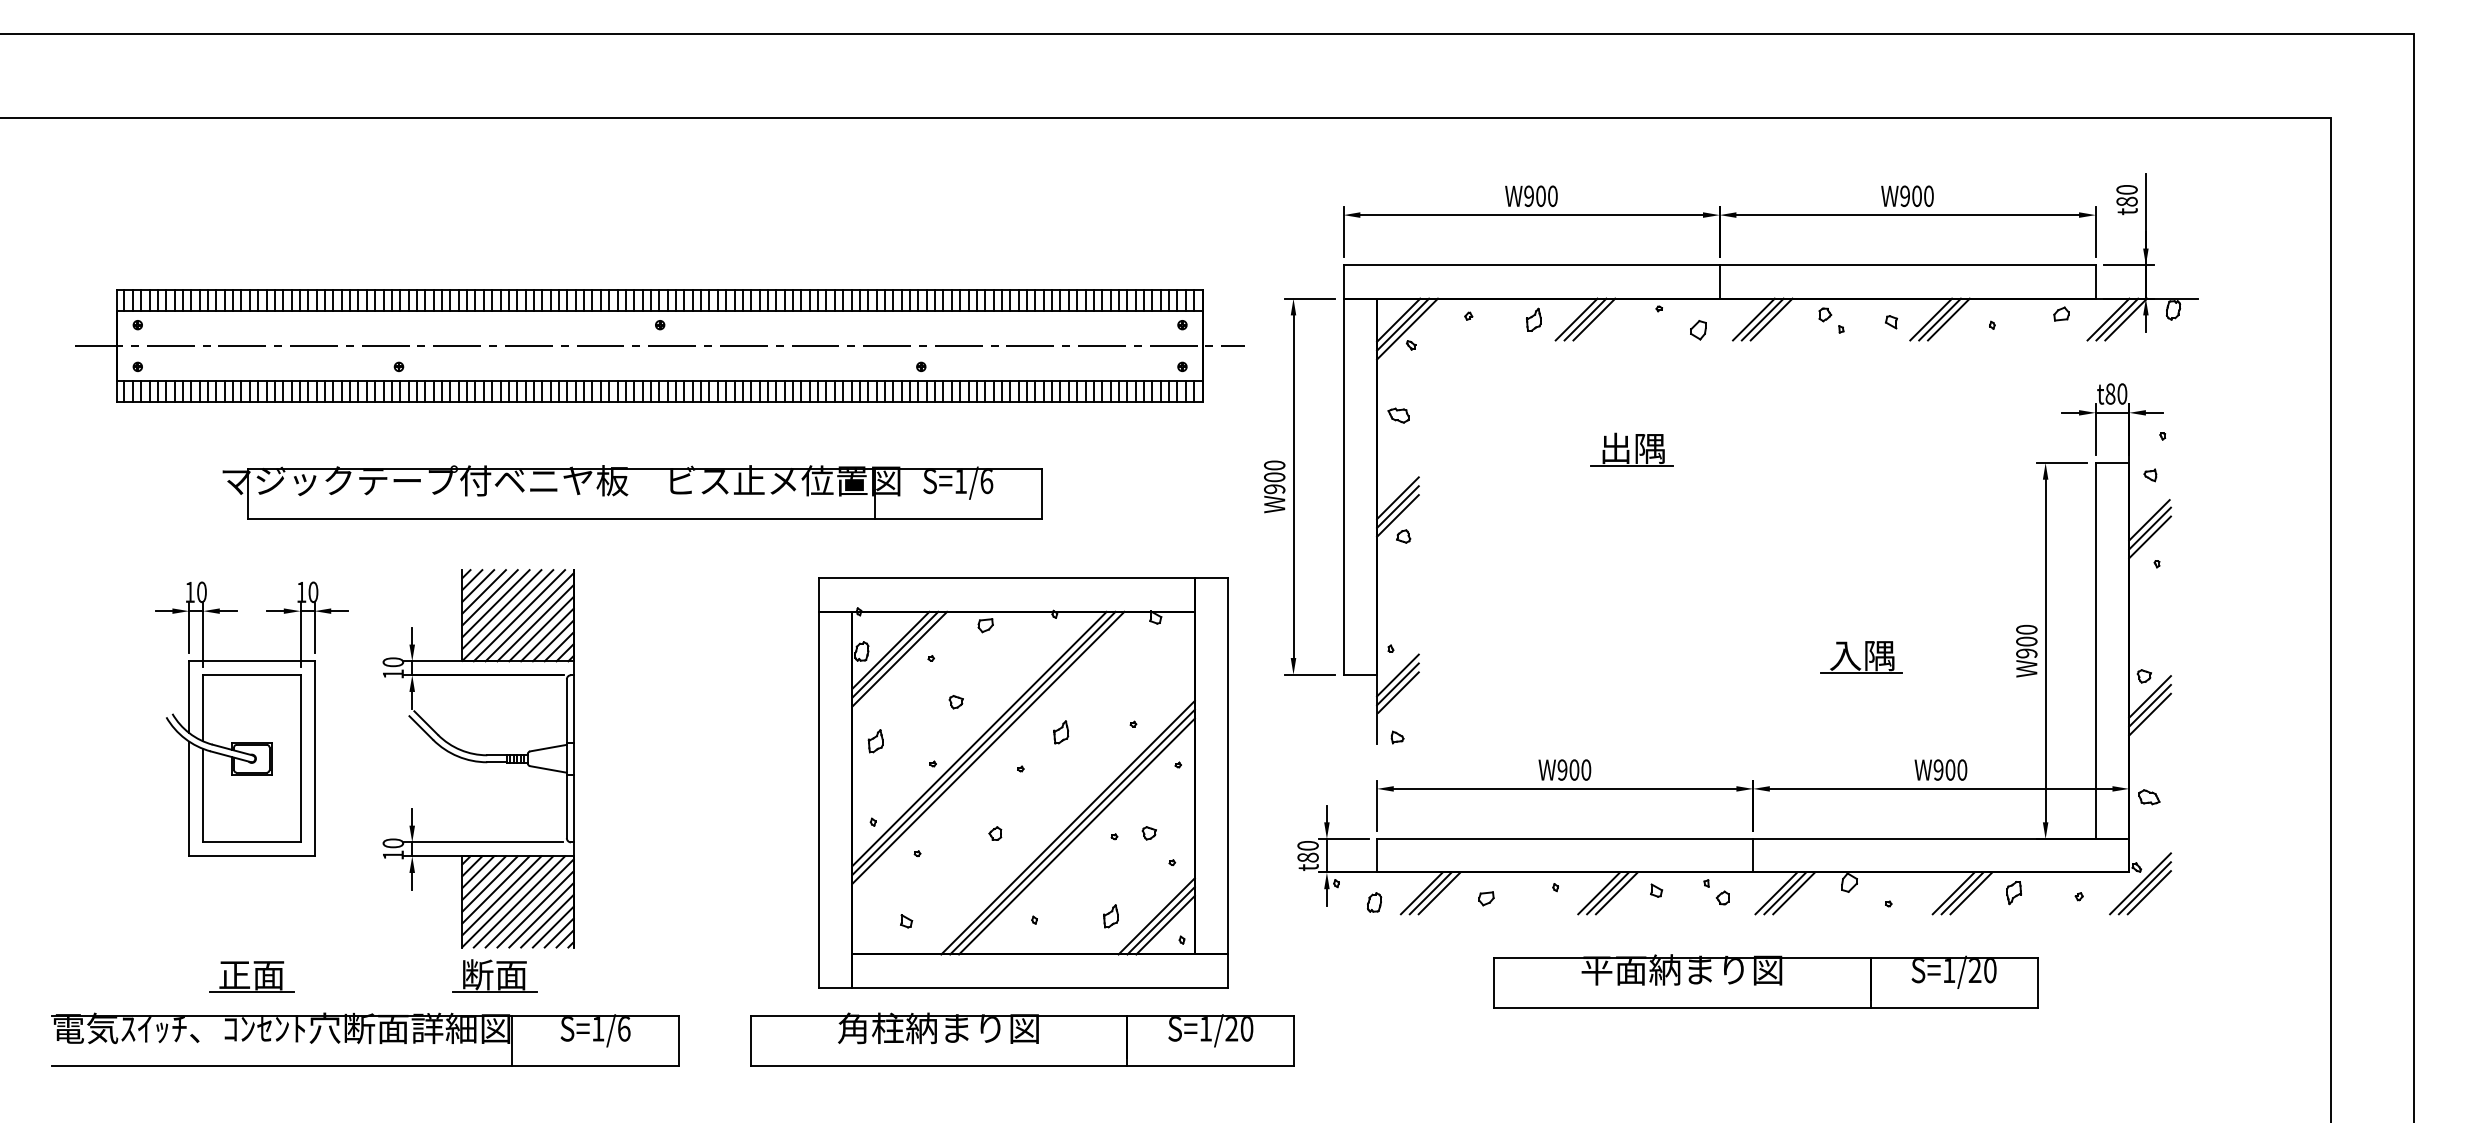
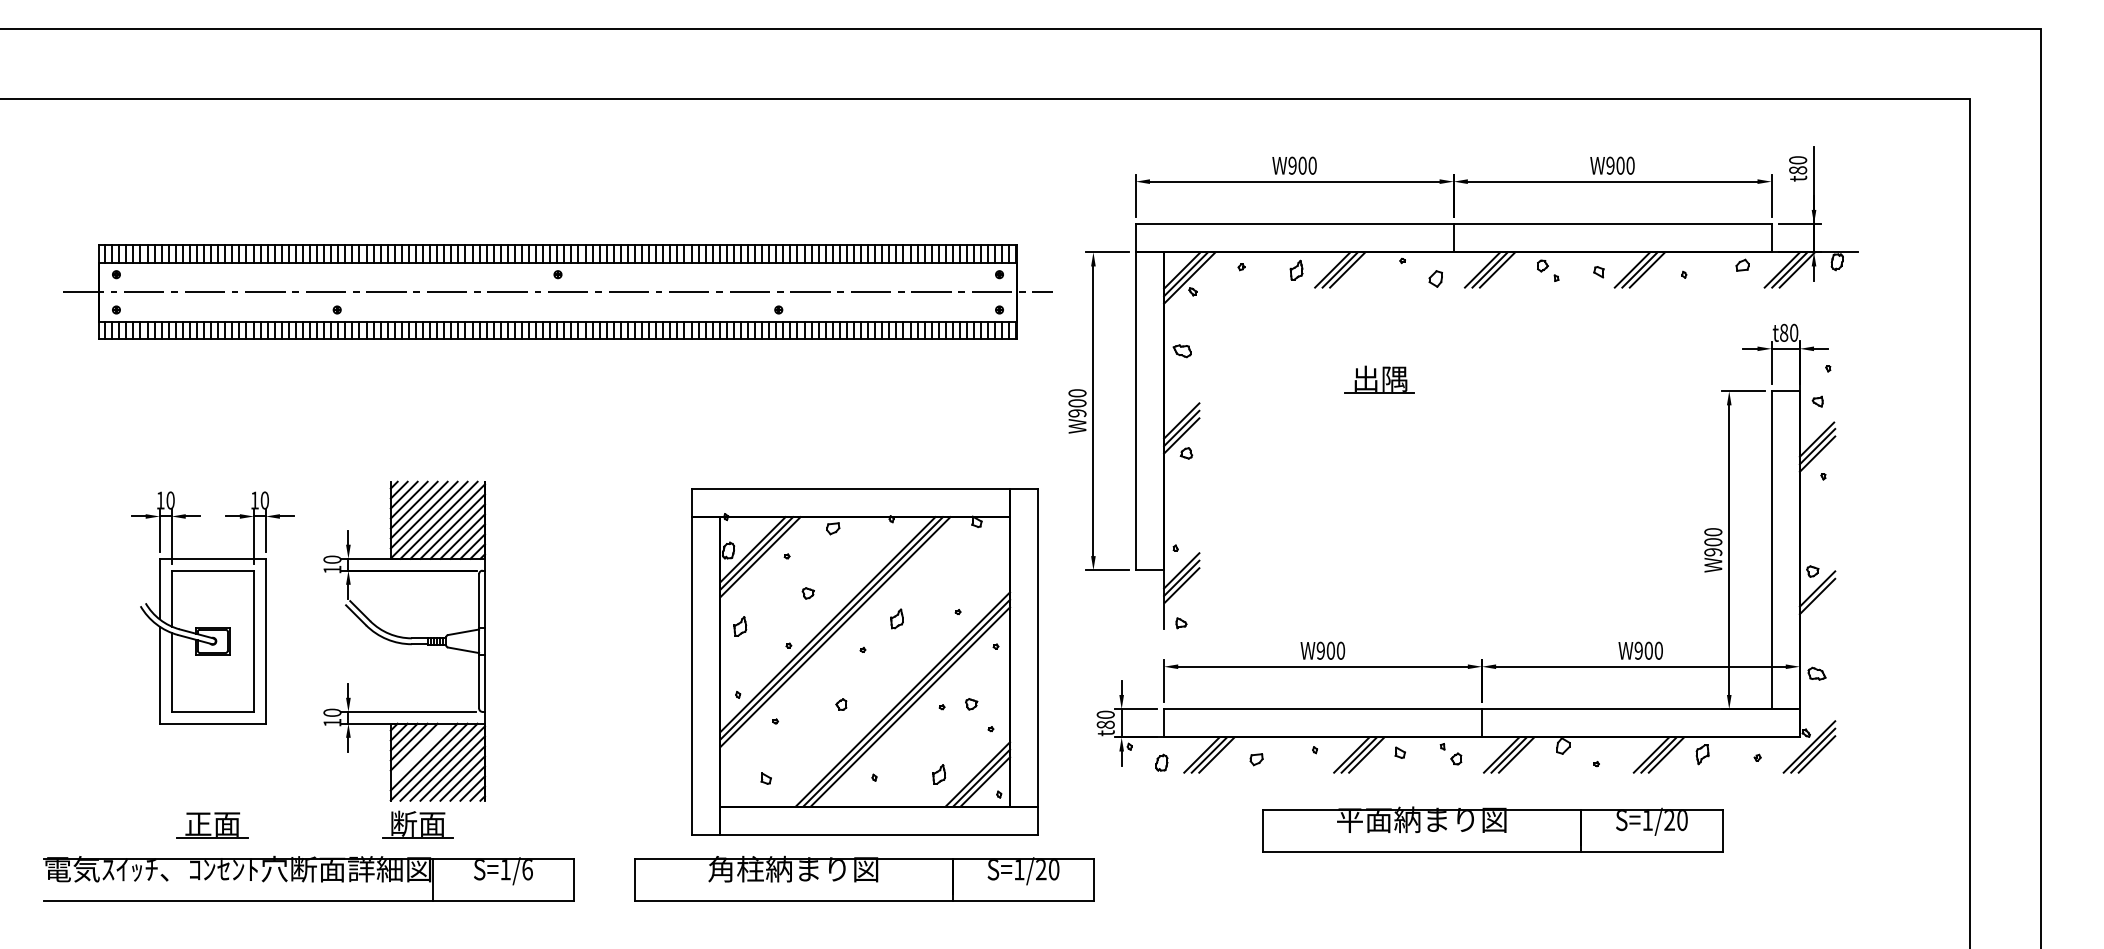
part: (632, 491) -> (534, 415), removed
part: (1861, 656) -> (1573, 554), removed
line: (2150, 714) -> (1817, 603), removed
line: (495, 889) -> (418, 751), removed

